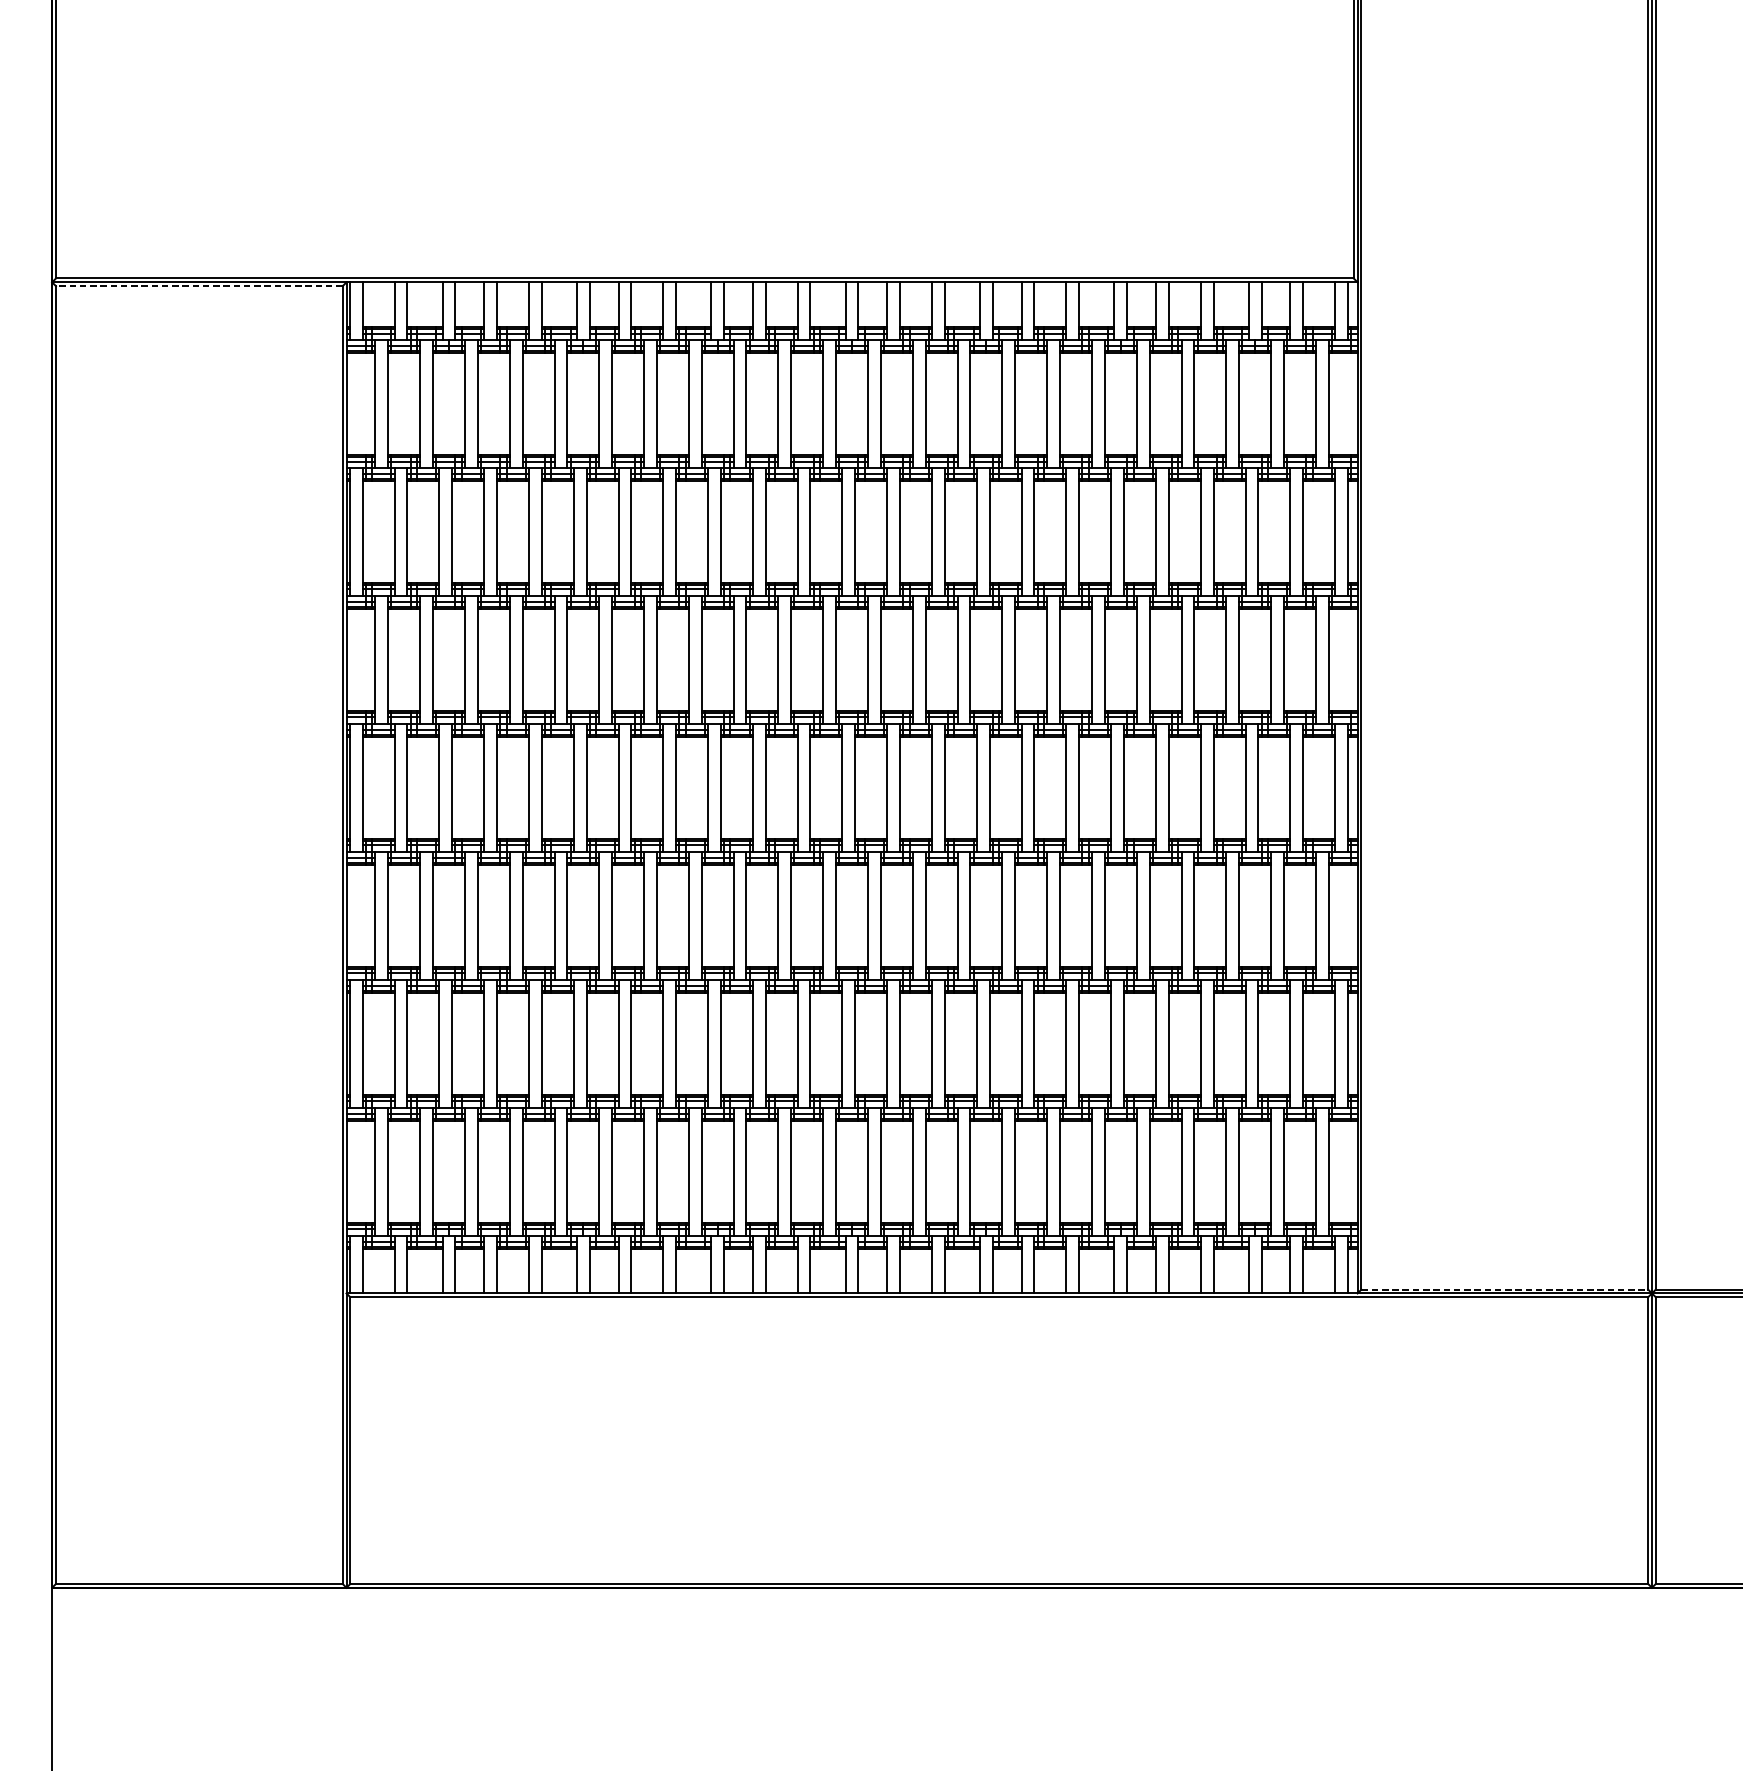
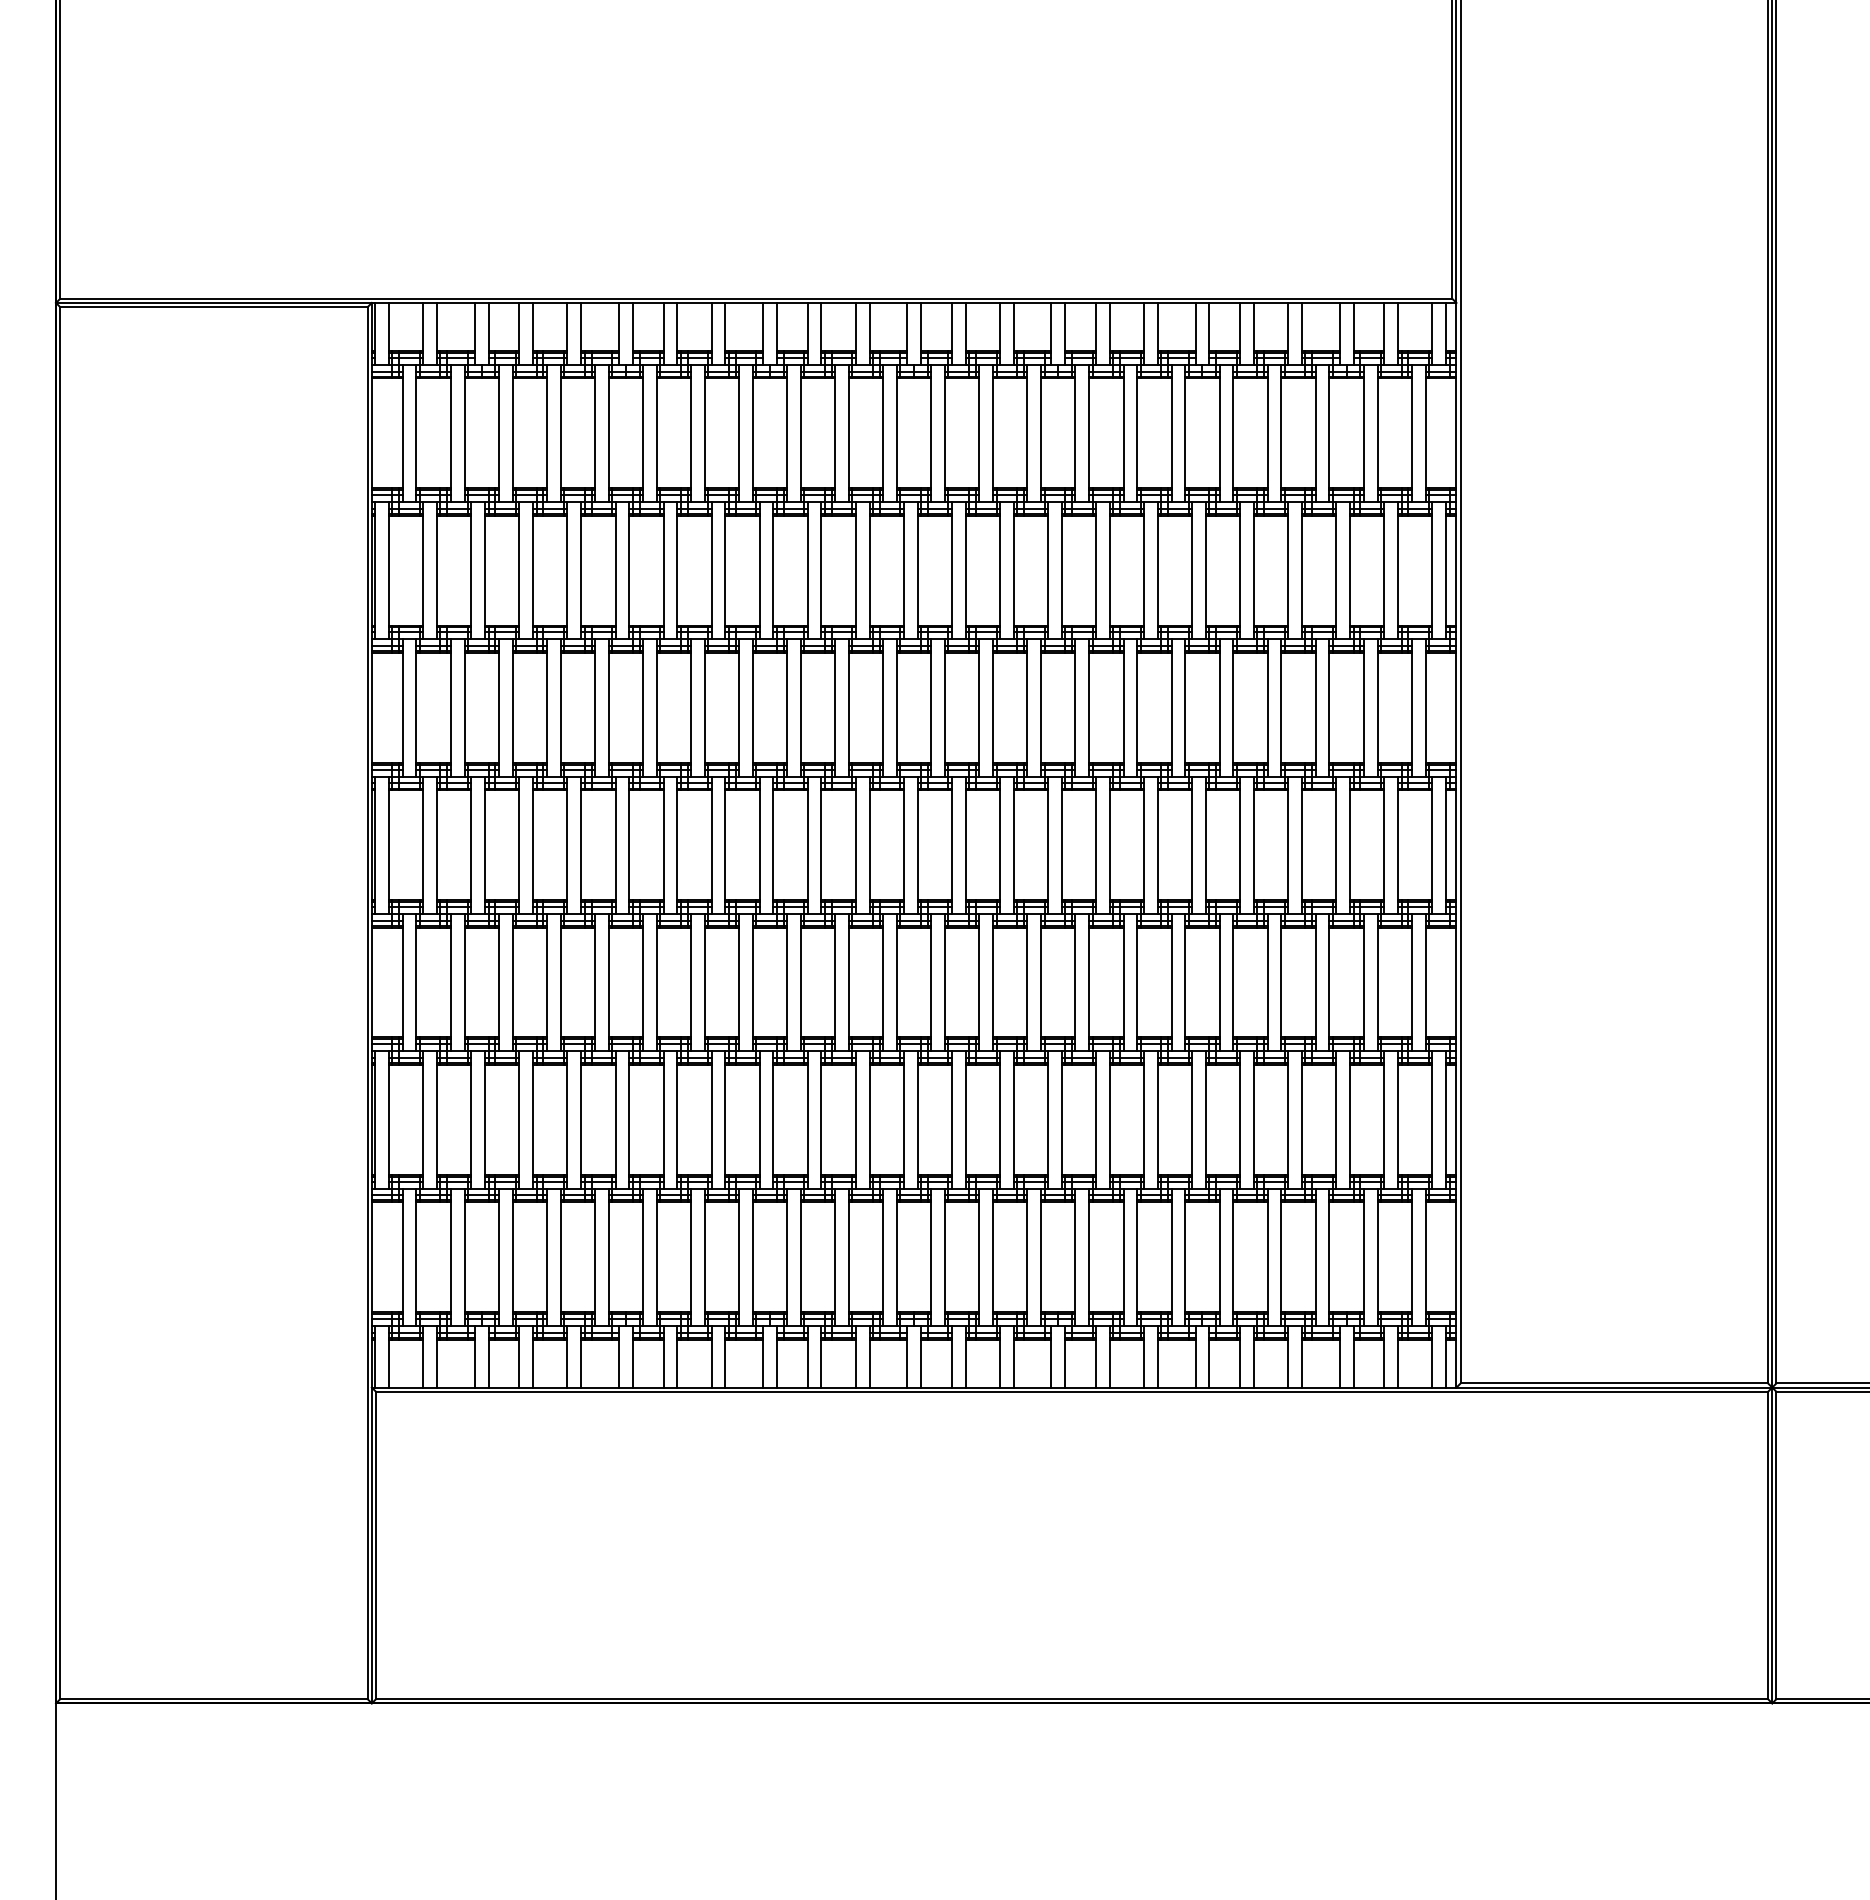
line: (198, 286) -> (213, 307), dashed -> solid
line: (1504, 1289) -> (1614, 1383), dashed -> solid

